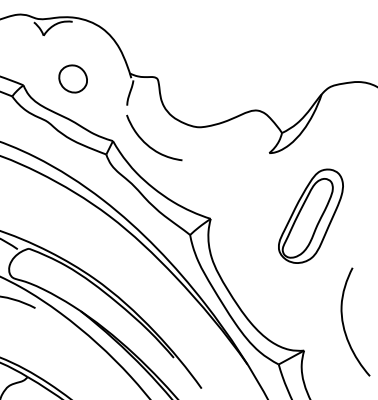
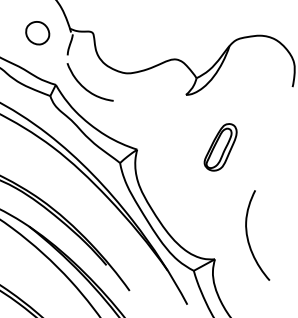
part: (72, 78) -> (37, 32), moved
part: (310, 215) -> (220, 146), size x0.6

